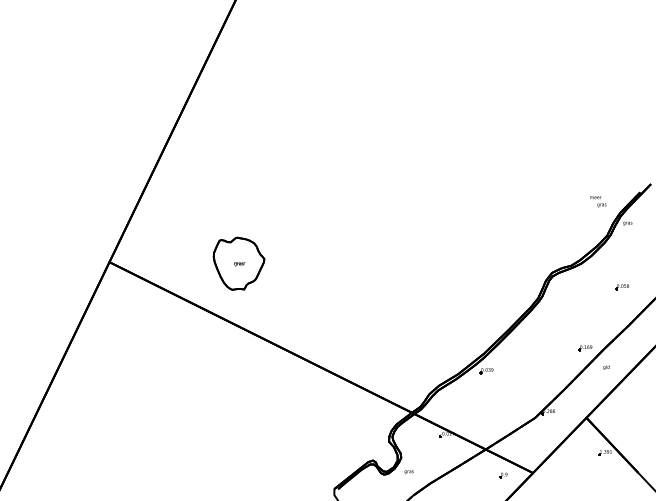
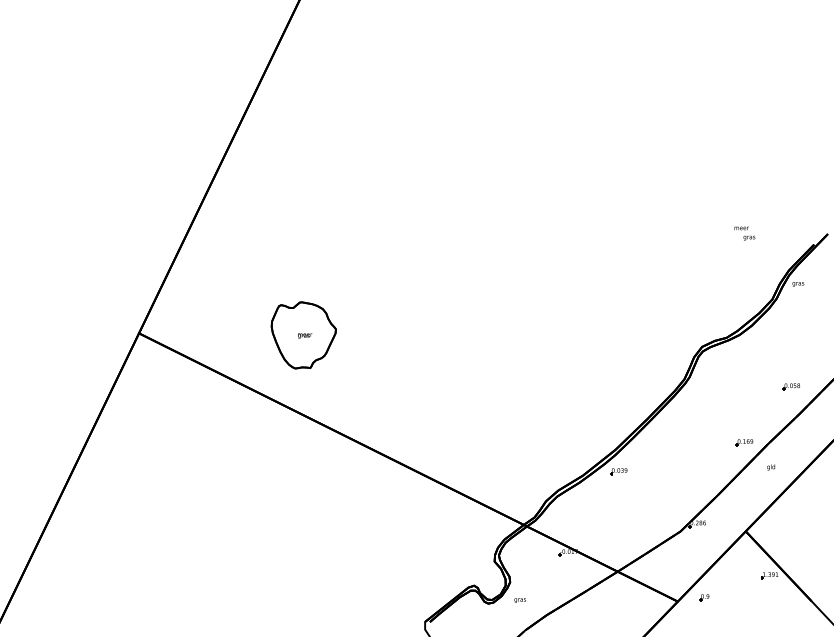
text: (598, 201) -> (744, 233), moved
part: (621, 286) -> (790, 386), moved
part: (503, 475) -> (704, 597), moved

